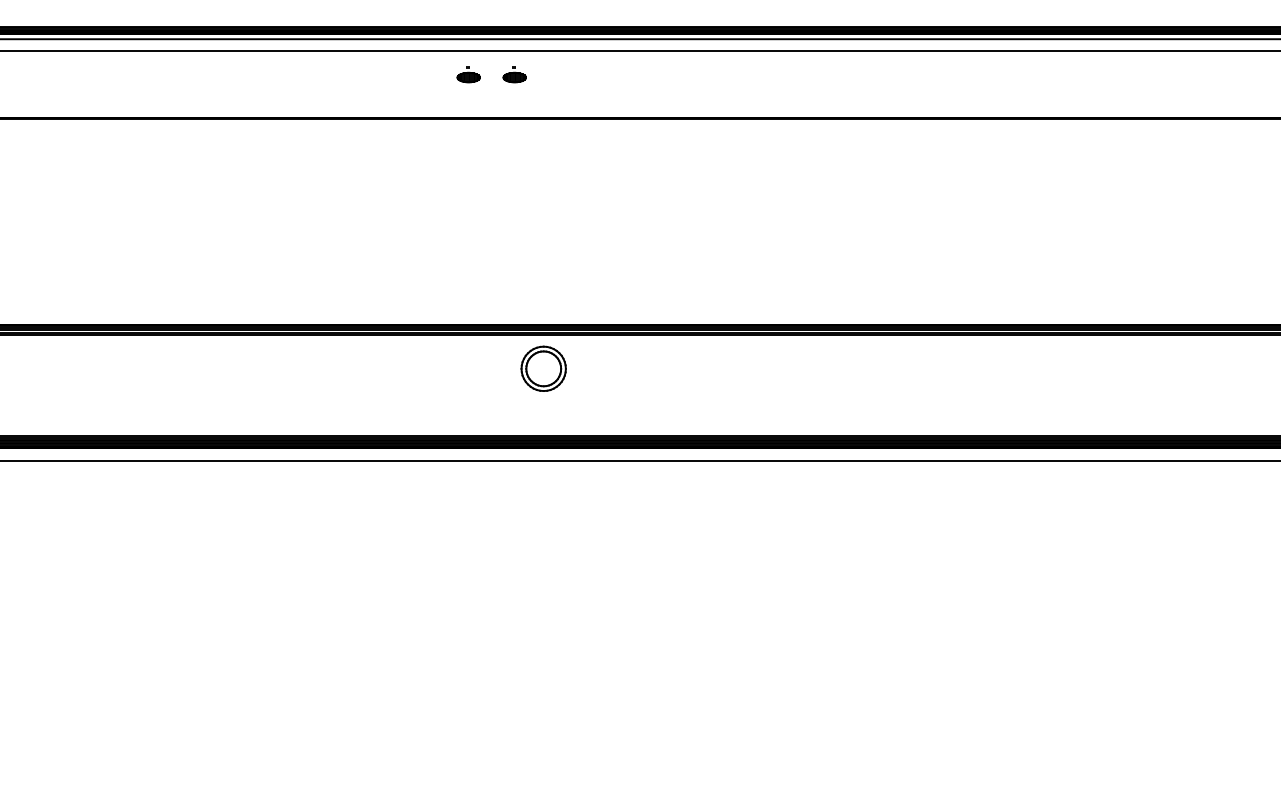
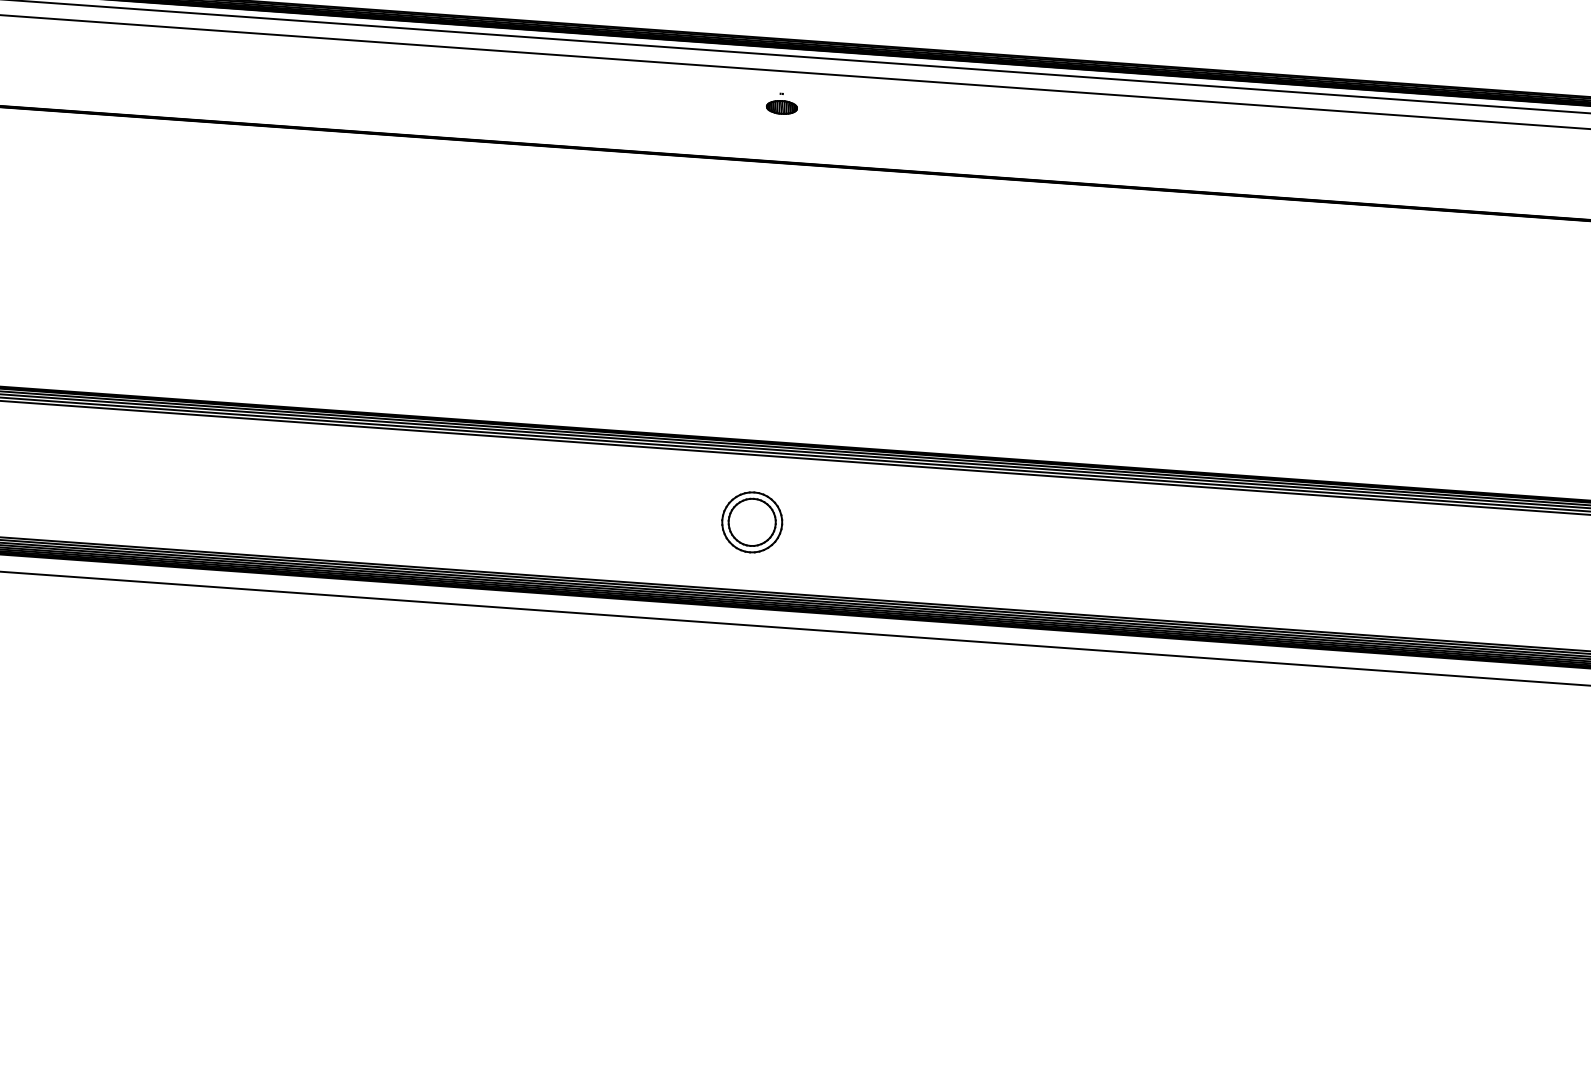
part: (514, 74) -> (844, 107), removed
part: (543, 368) -> (751, 521), moved

